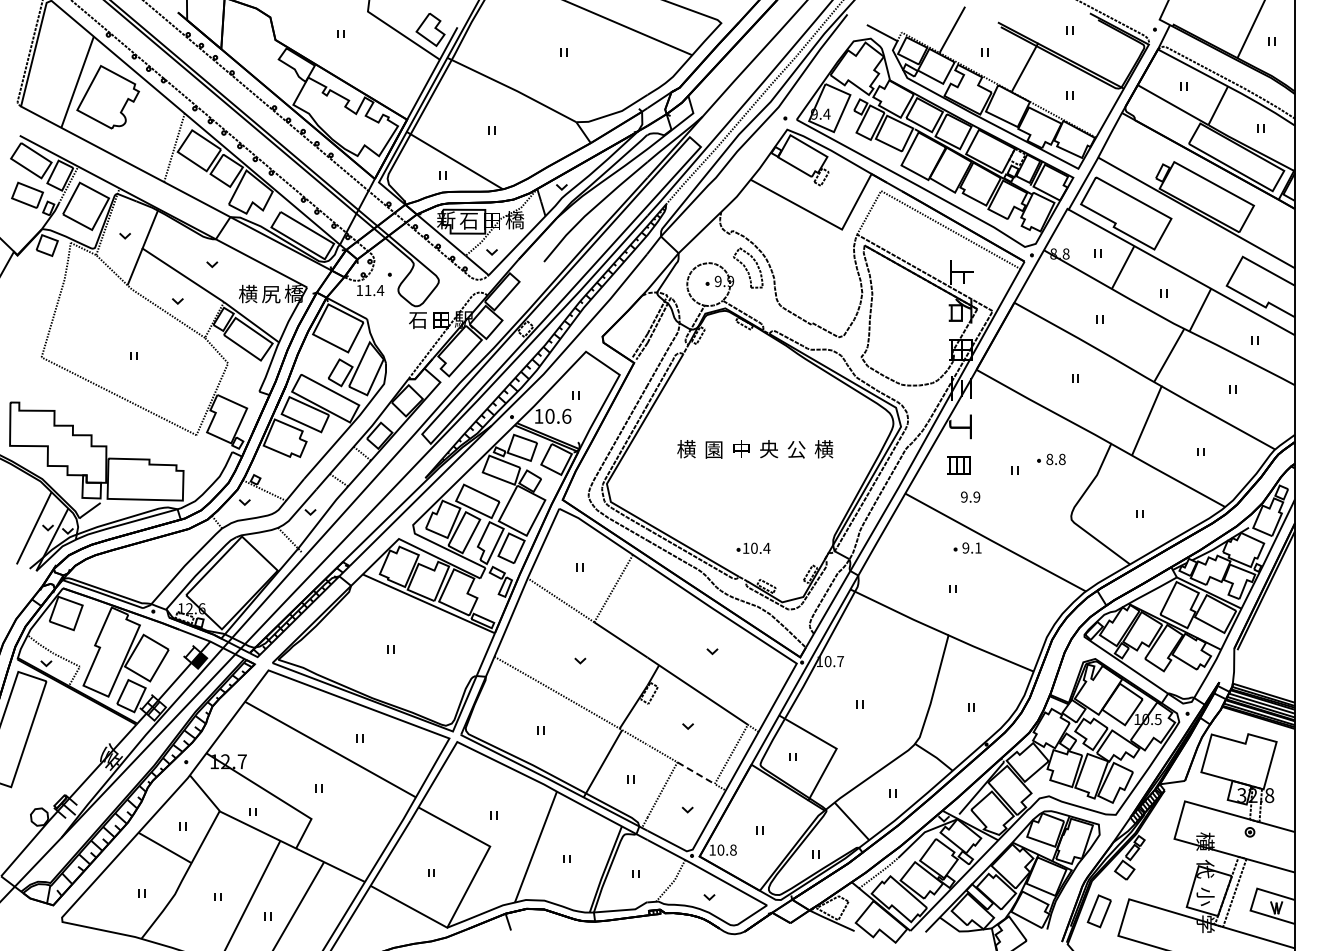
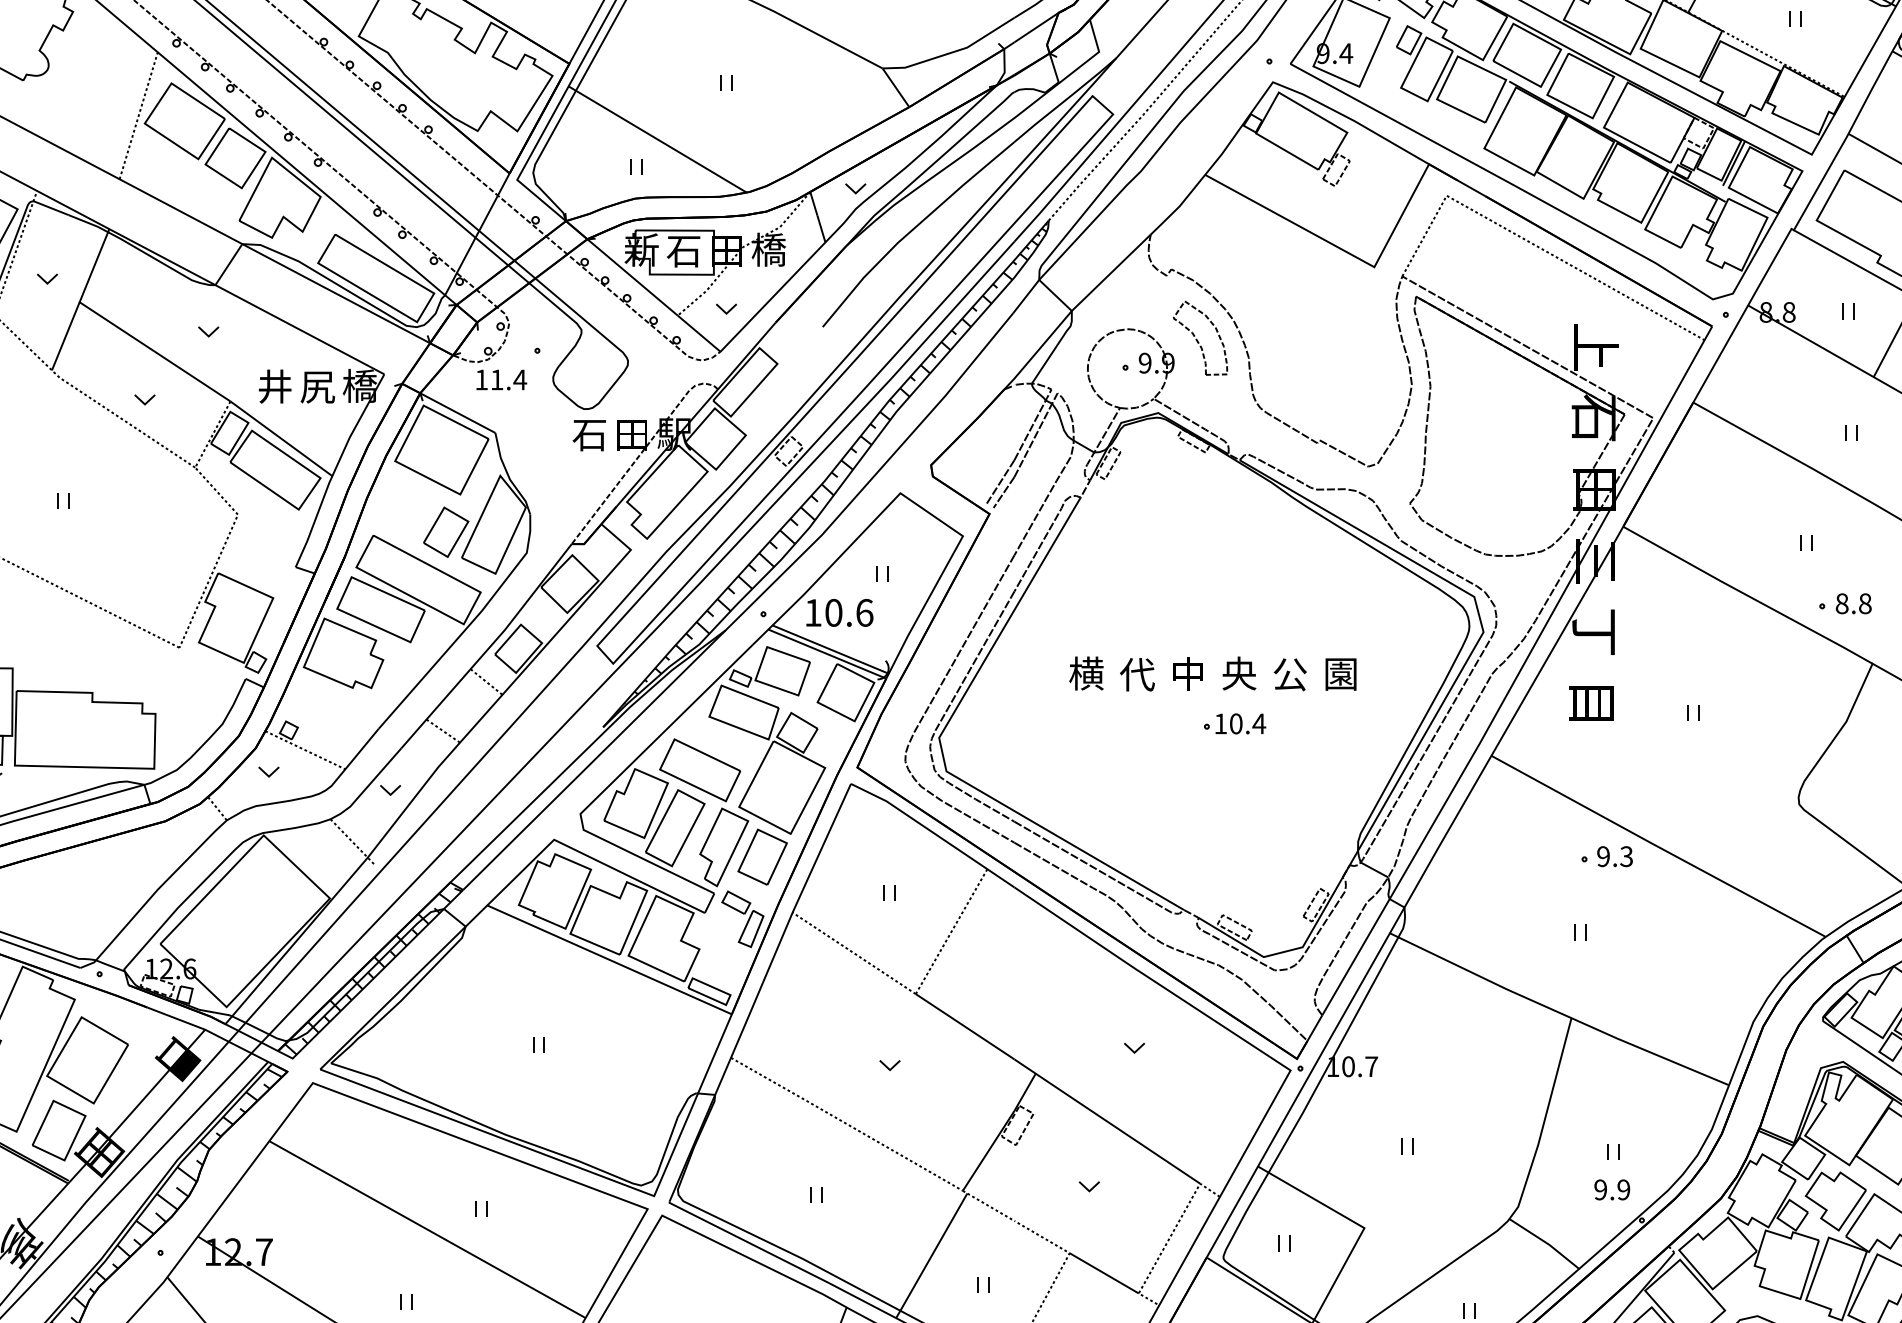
text: (248, 293) -> (275, 385), 横 -> 井
text: (713, 449) -> (1136, 674), 園 -> 代
text: (823, 449) -> (1340, 674), 横 -> 園
part: (1051, 459) -> (1845, 603), moved
text: (970, 496) -> (1612, 1188), moved
part: (753, 547) -> (1234, 722), moved
text: (978, 547) -> (1626, 855), 9.1 -> 9.3
line: (696, 773) -> (1104, 1273), dashed -> solid

